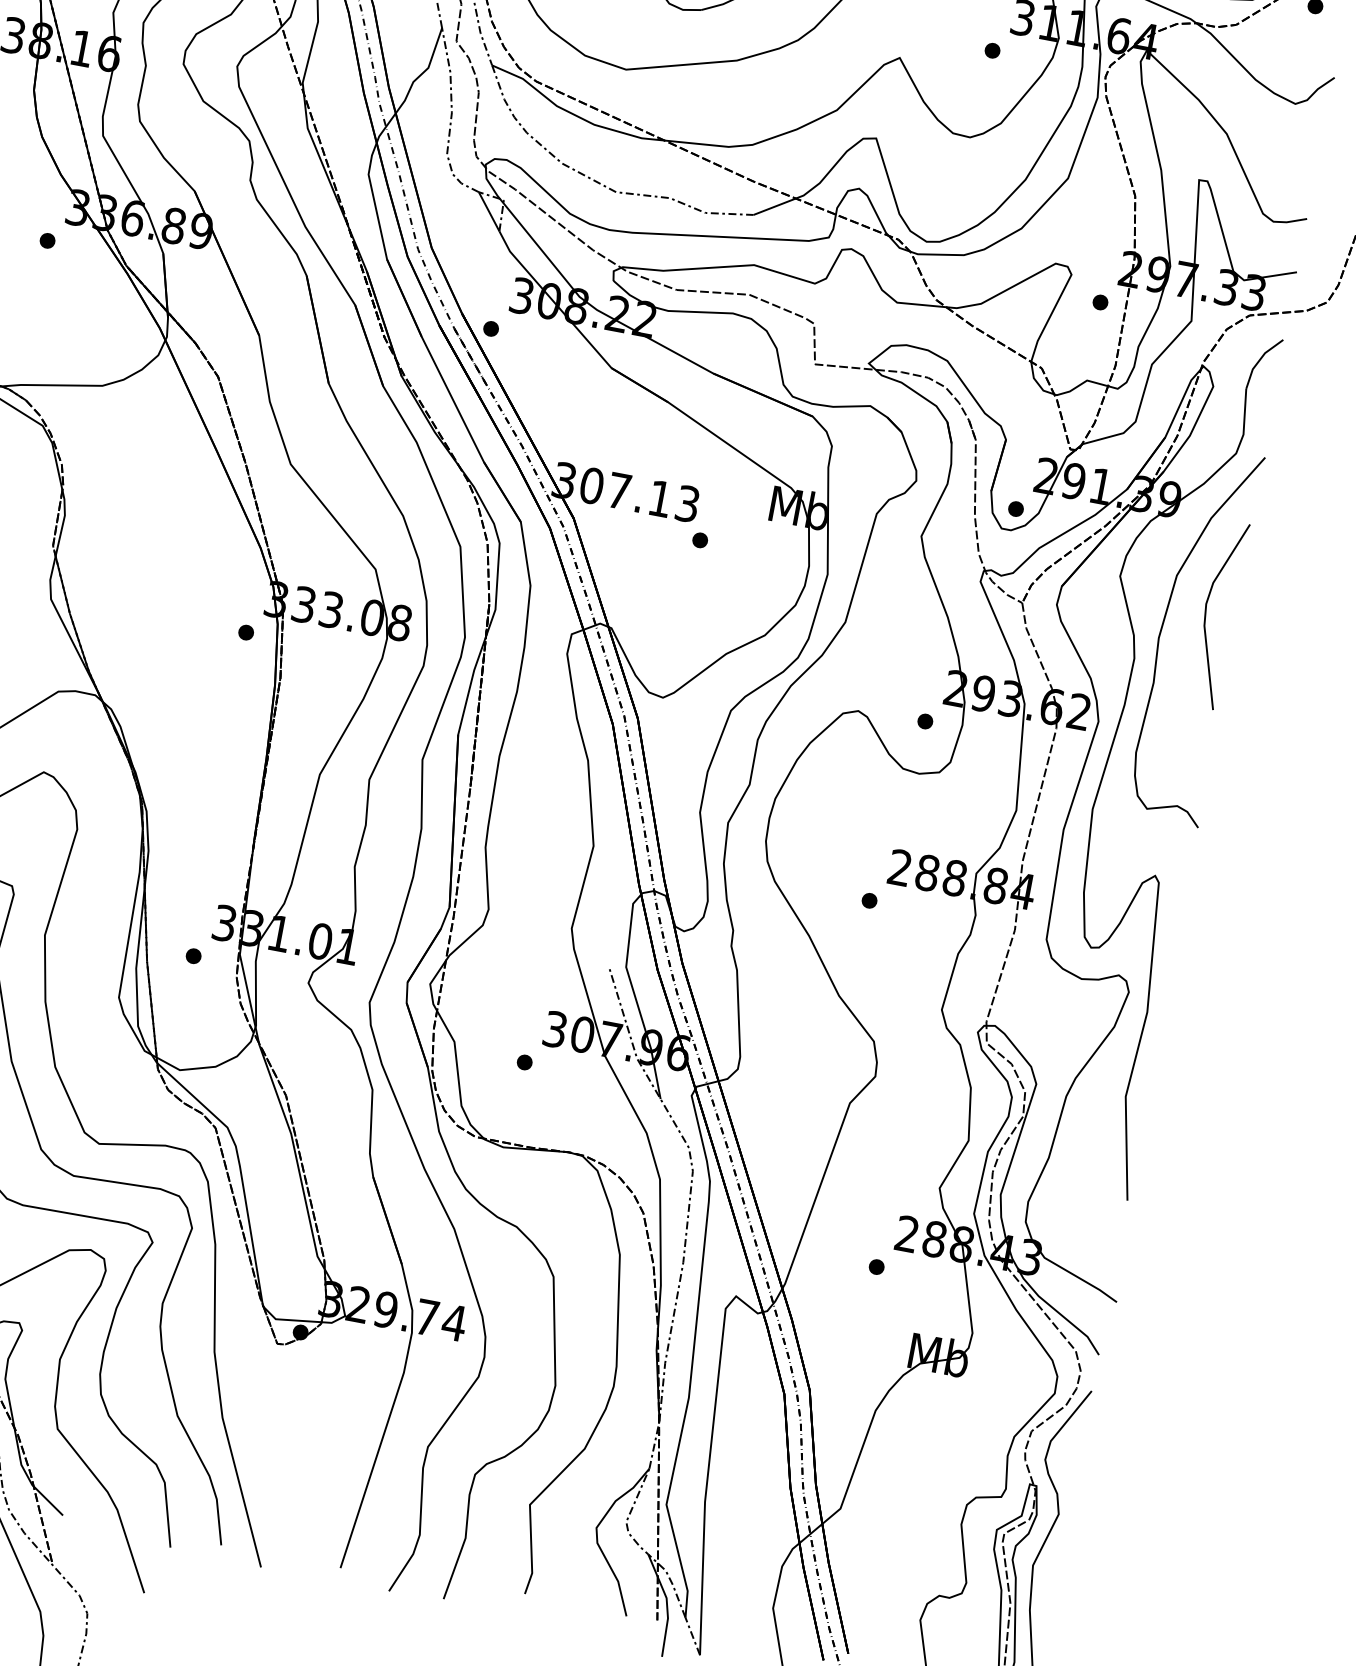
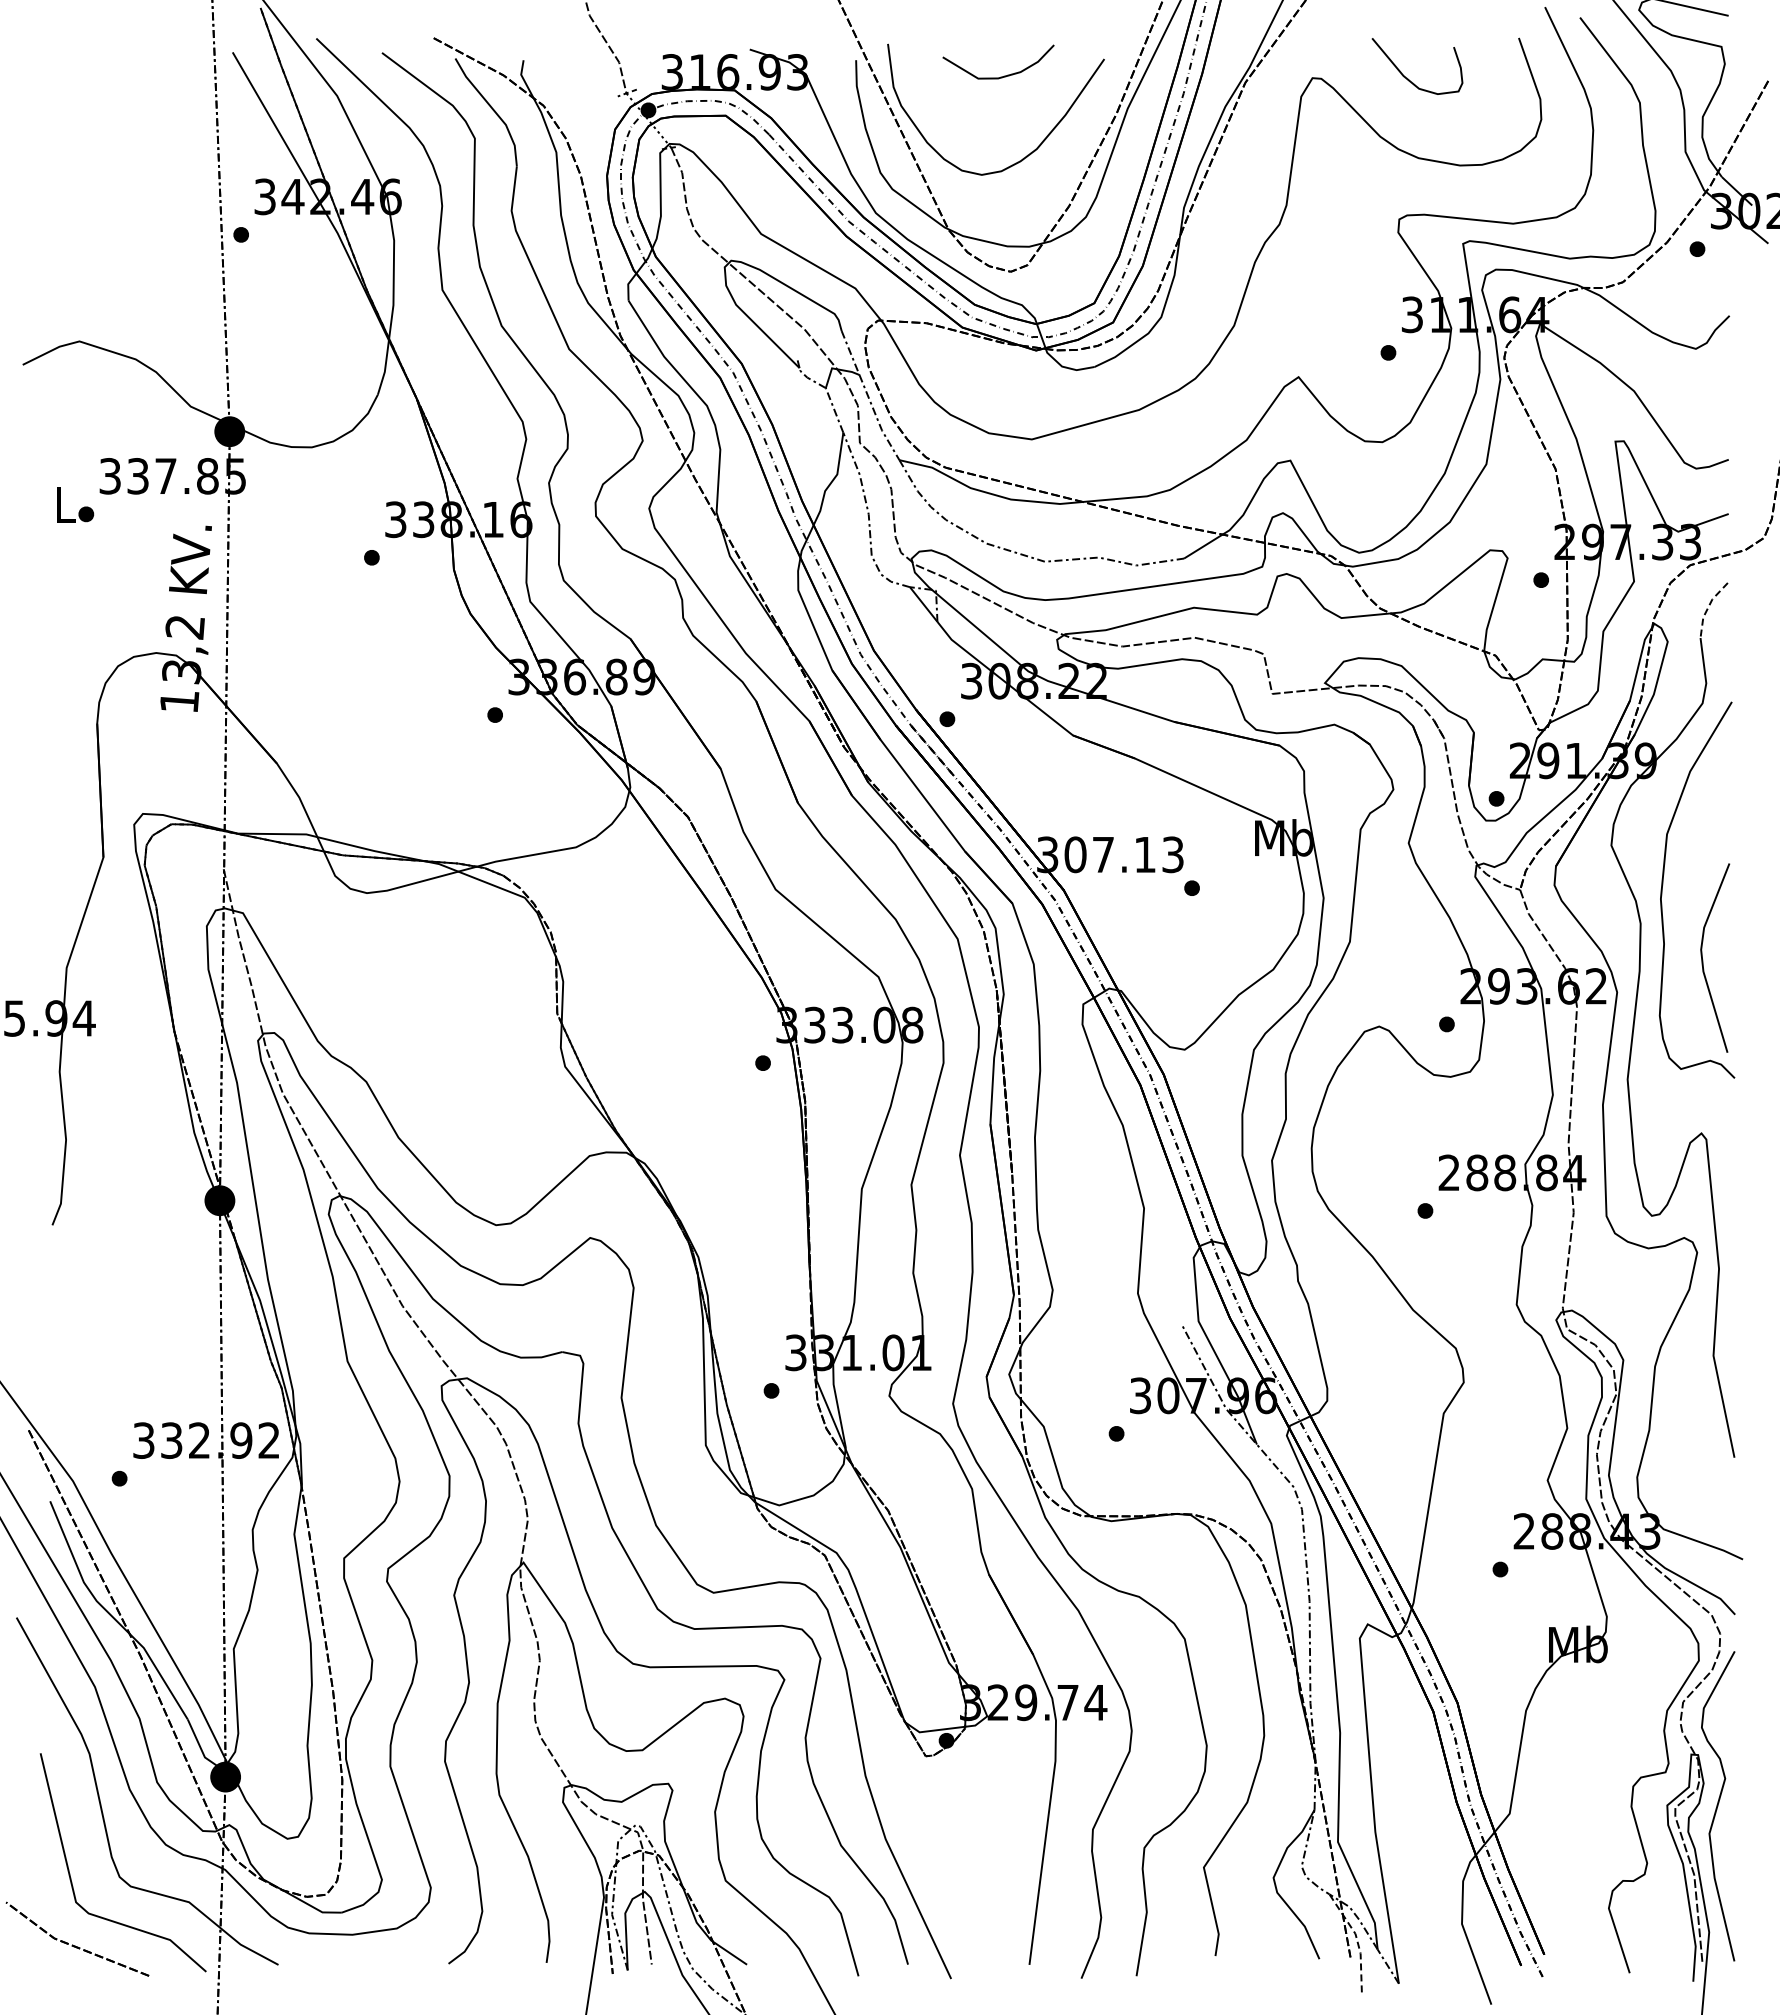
line: (1259, 361) -> (1708, 608), solid -> dashed
line: (1206, 613) -> (1703, 959), moved
line: (666, 1603) -> (1356, 1939), solid -> dashed

